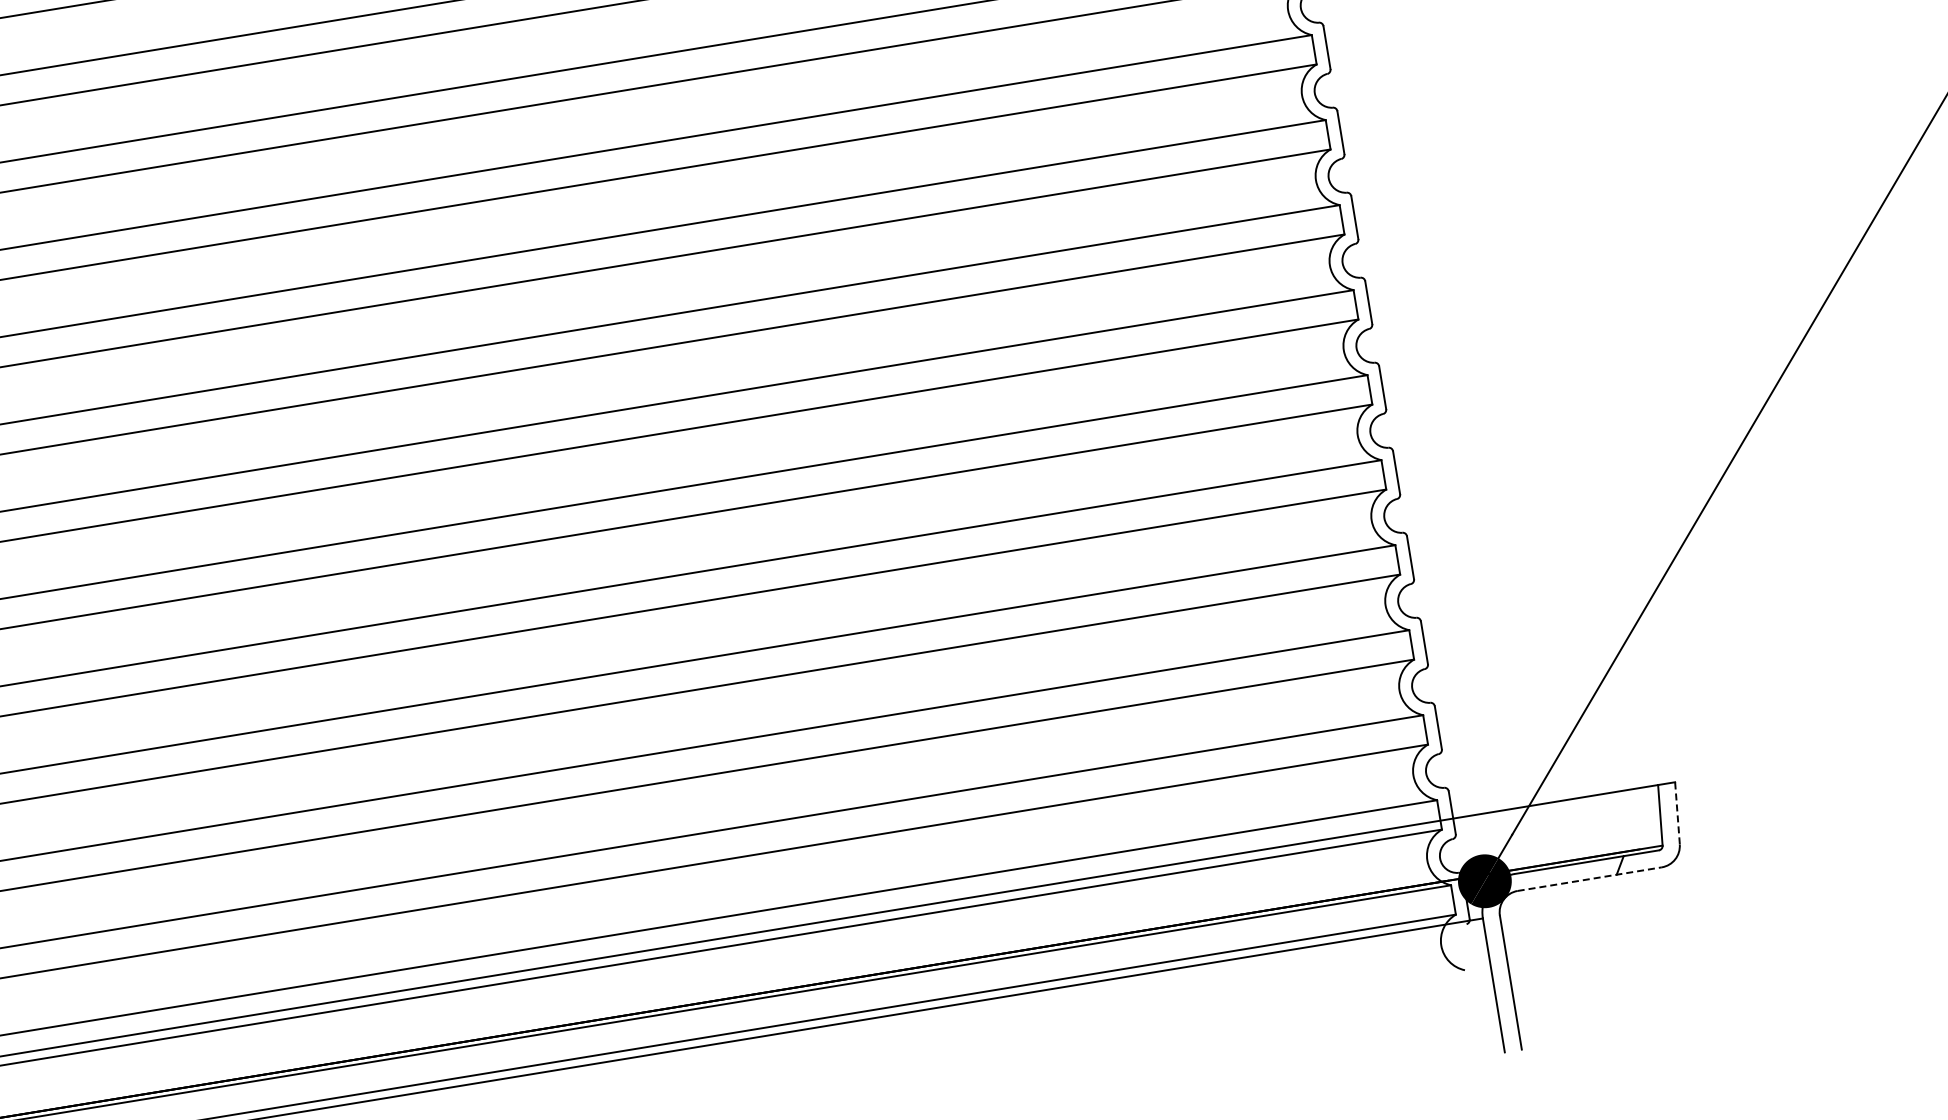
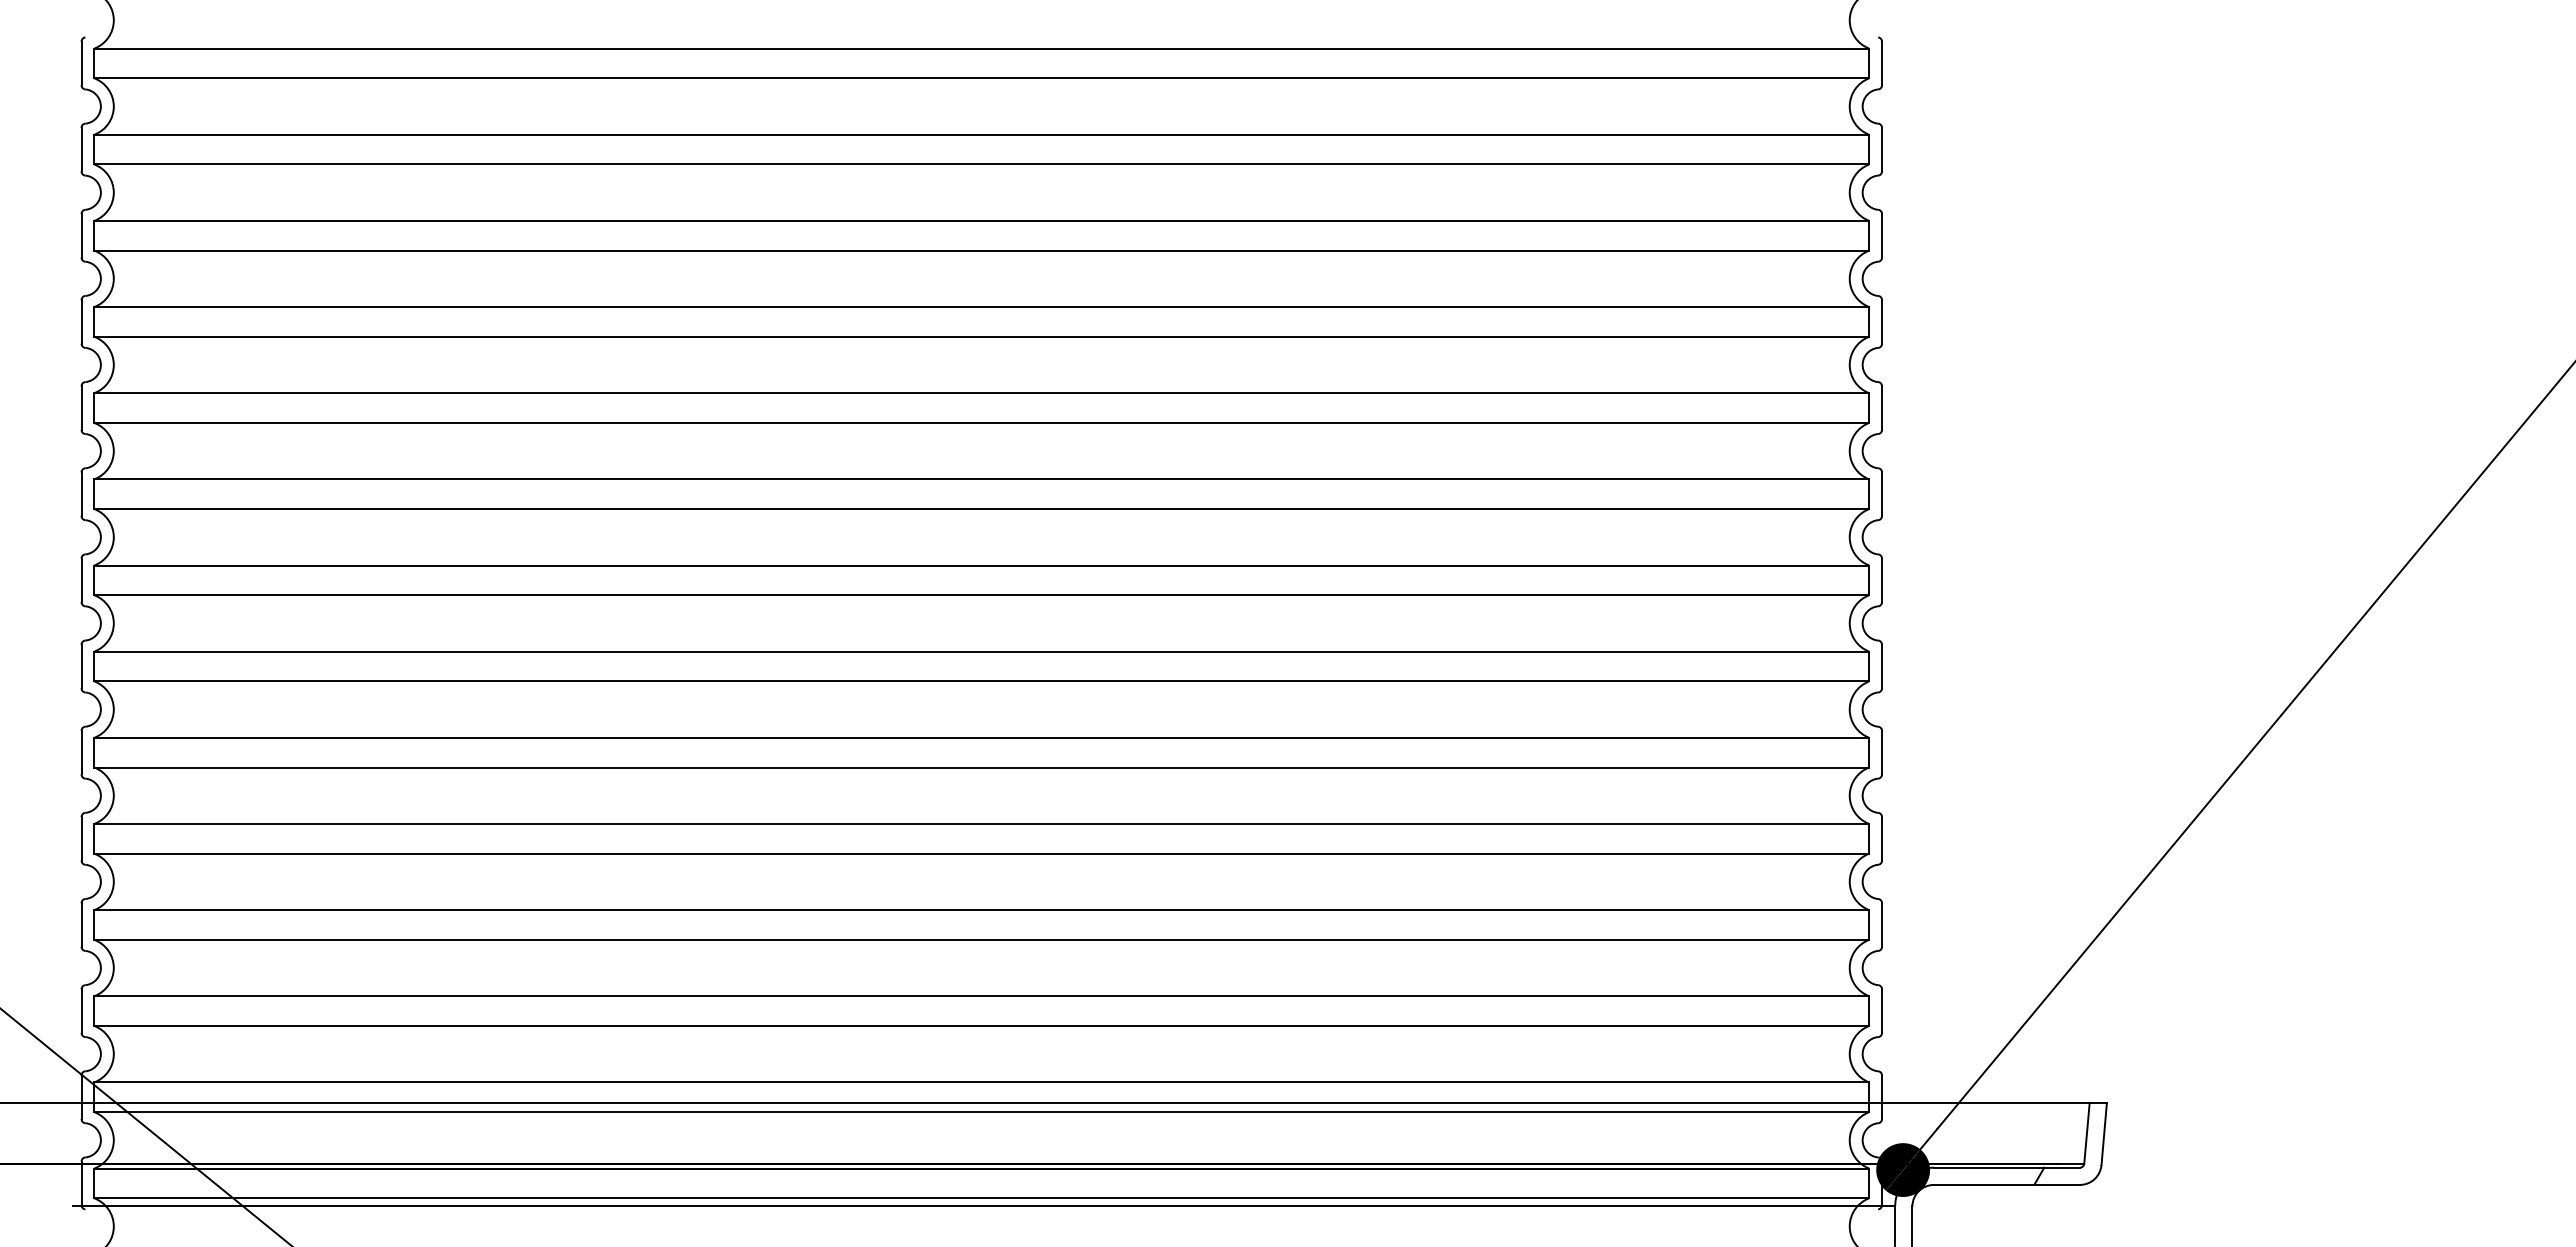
line: (1677, 812) -> (2104, 1133), dashed -> solid
line: (1590, 878) -> (2007, 1184), dashed -> solid

